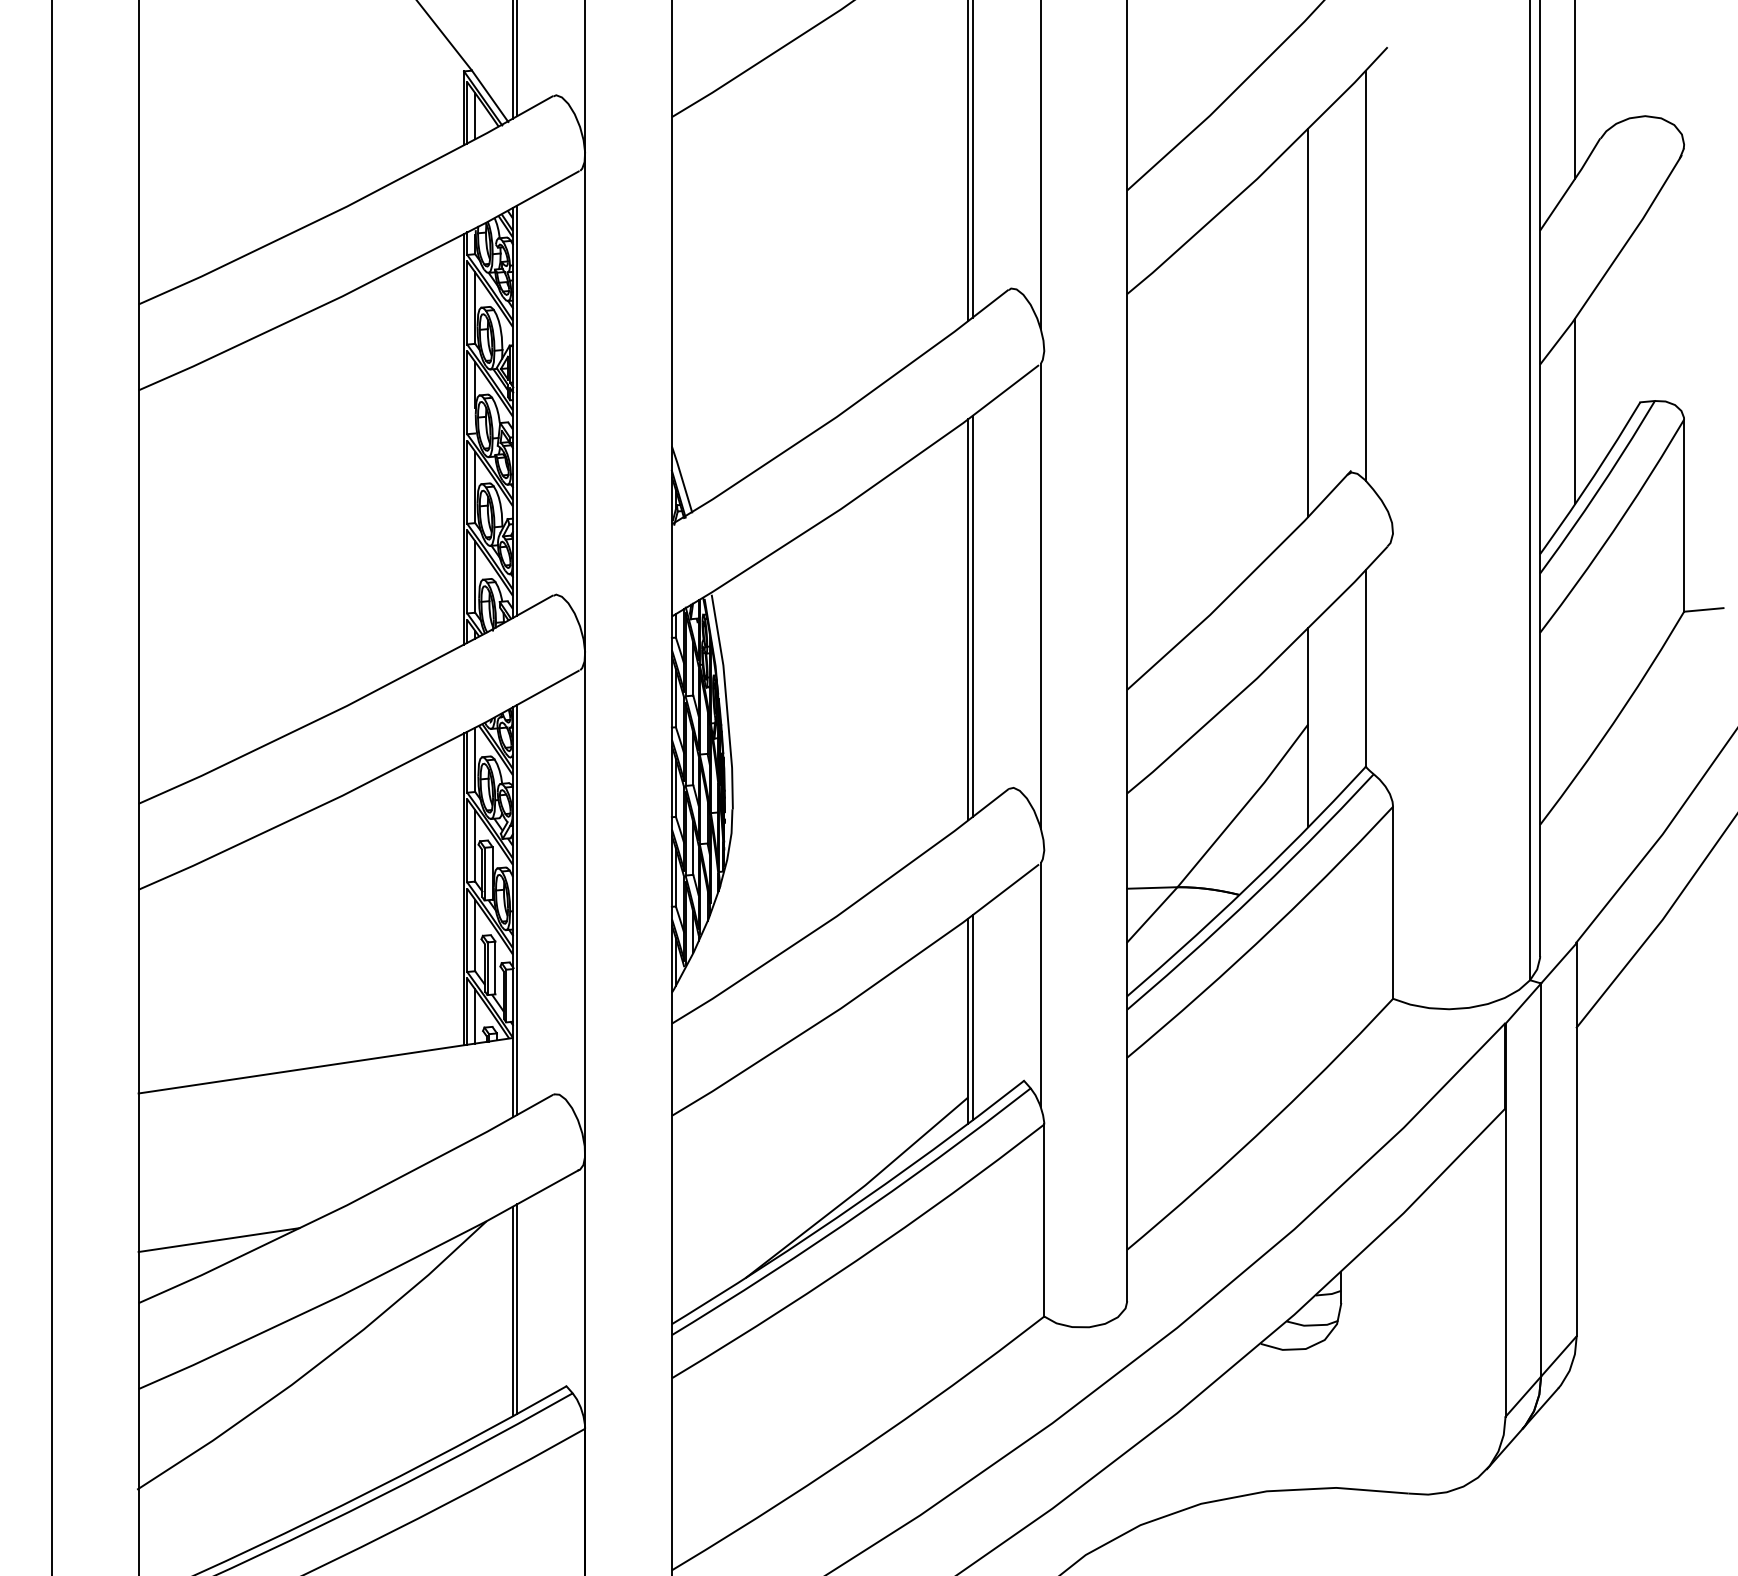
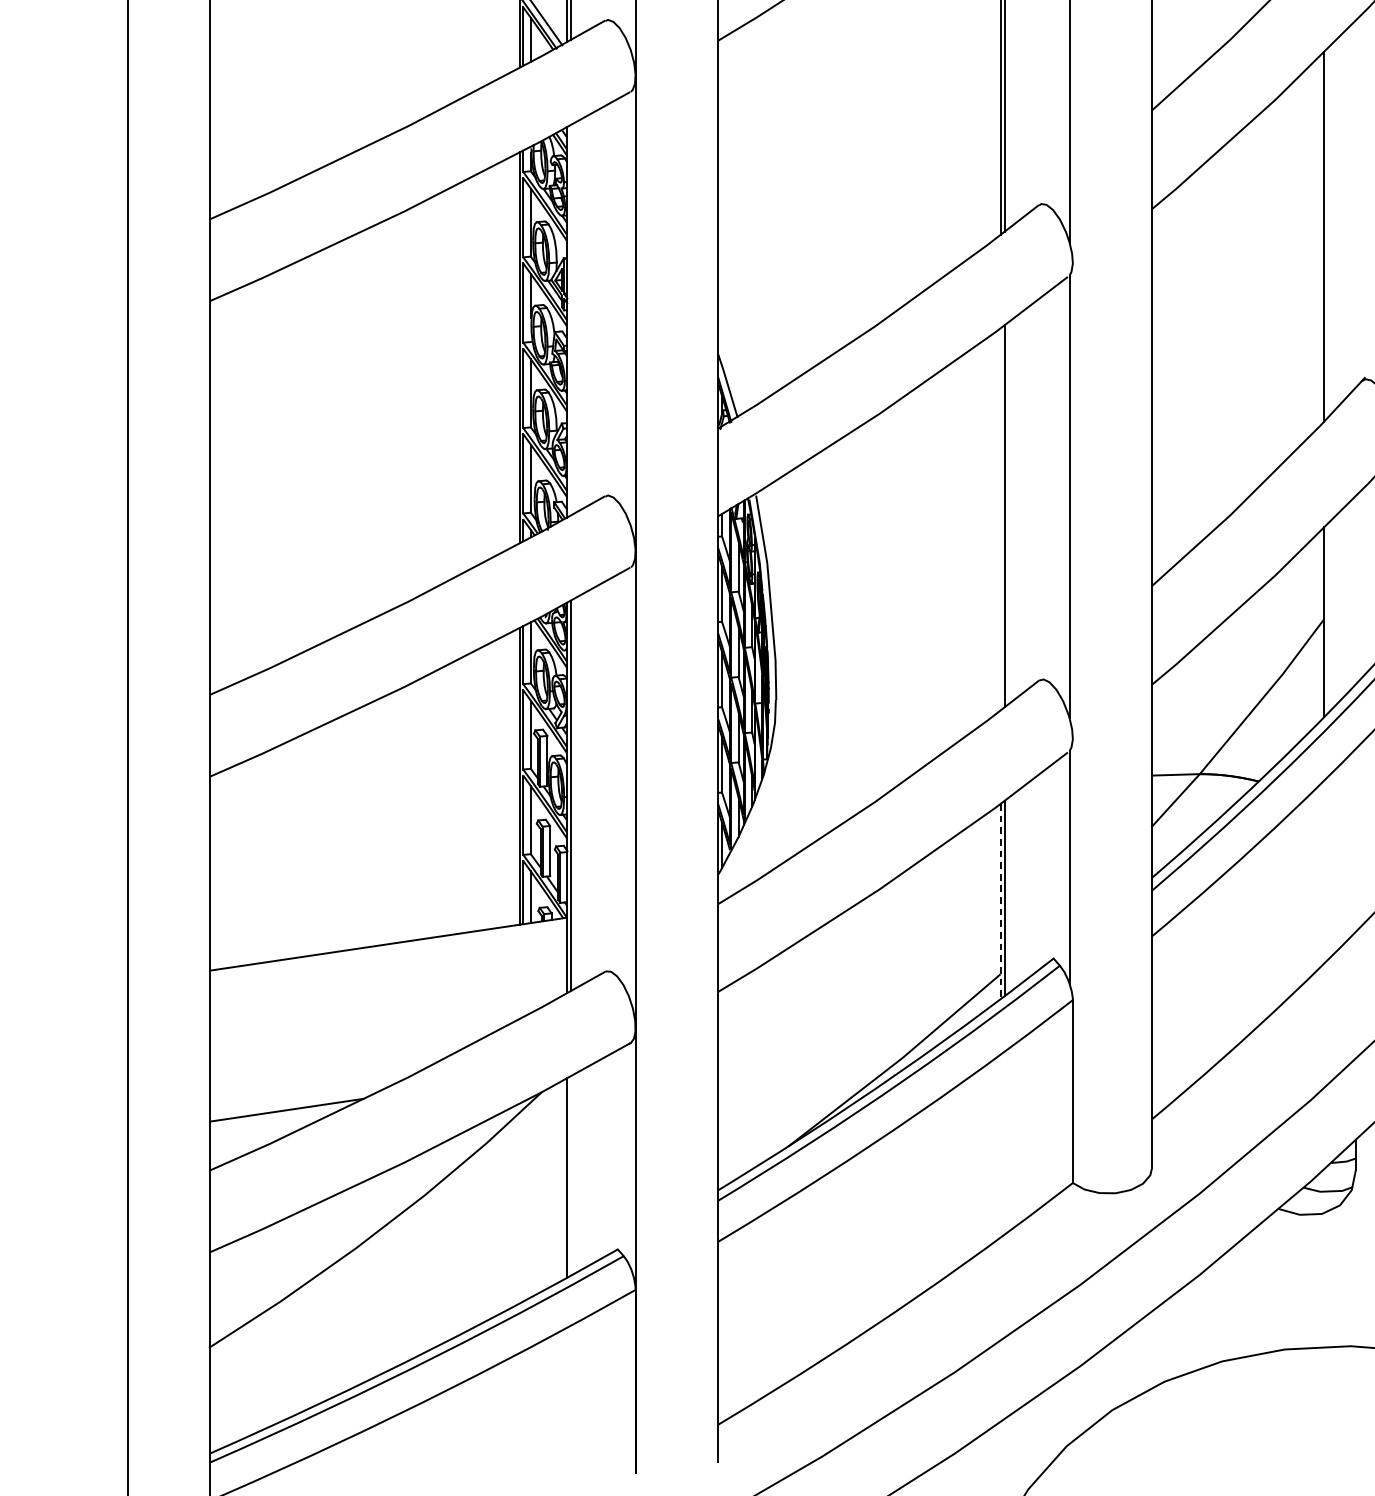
line: (517, 410) -> (571, 320), removed
line: (968, 619) -> (1000, 519), removed
line: (968, 1021) -> (1000, 902), solid -> dashed
line: (517, 1308) -> (571, 1175), removed

